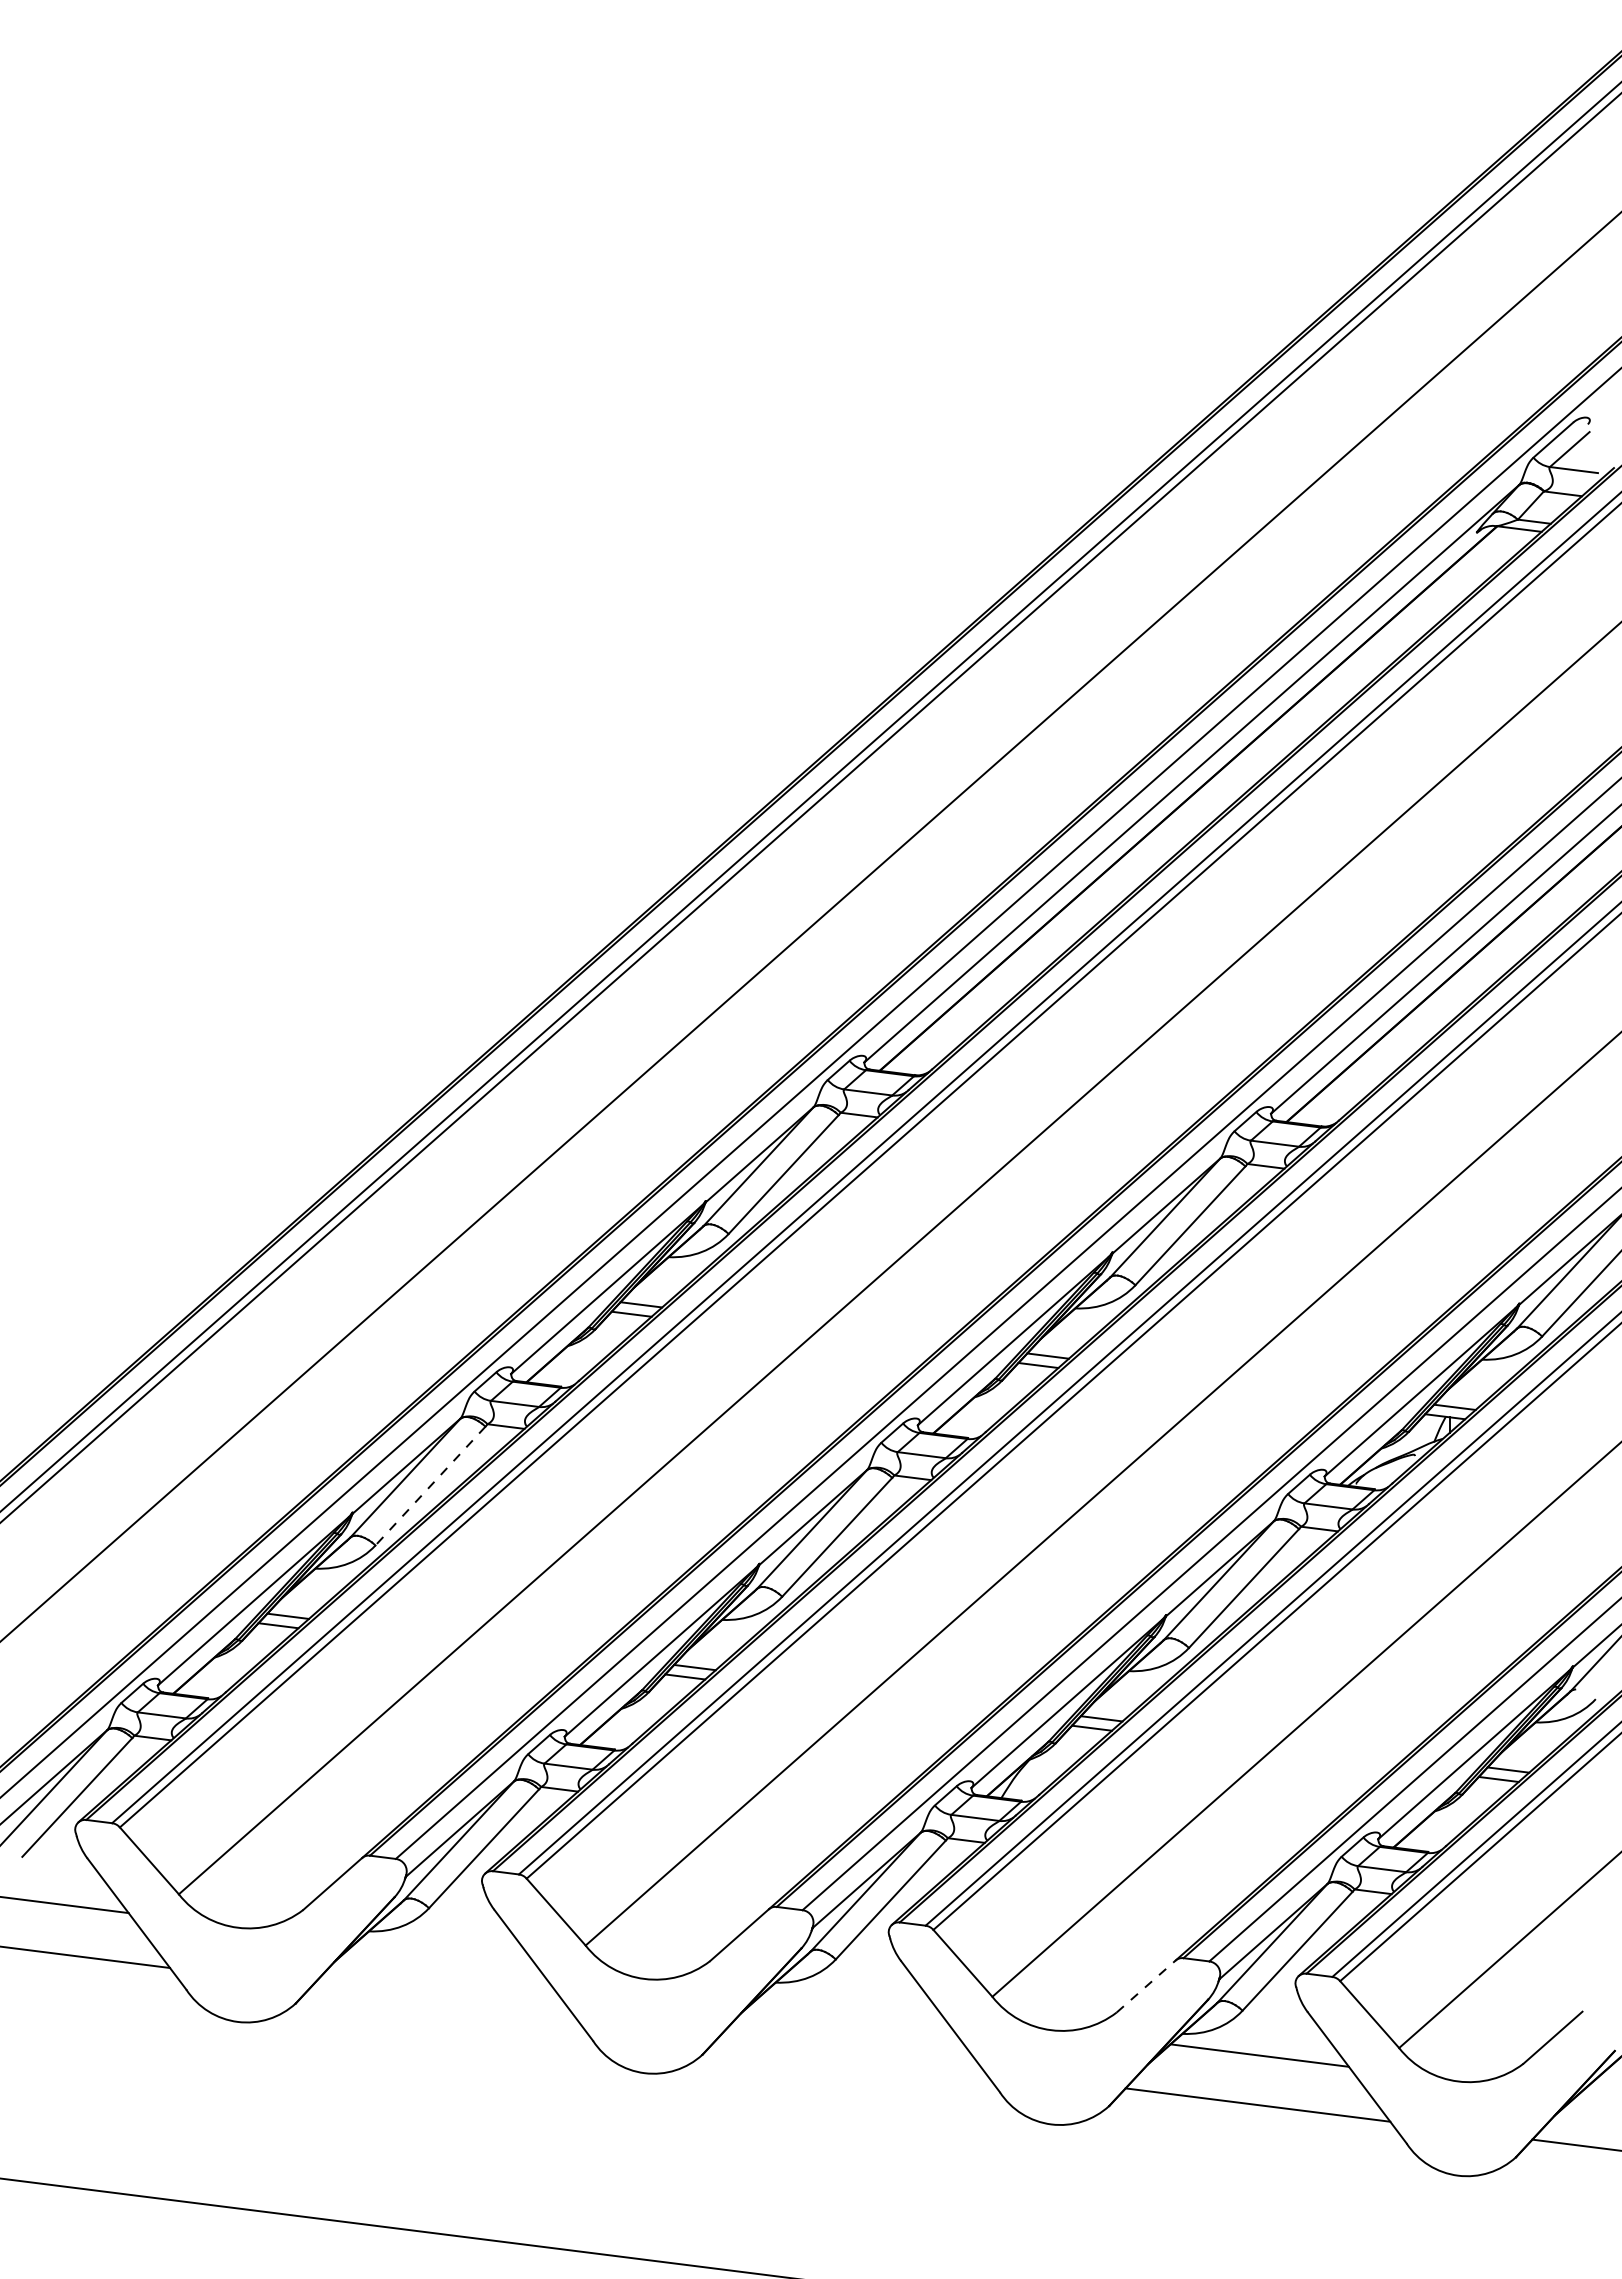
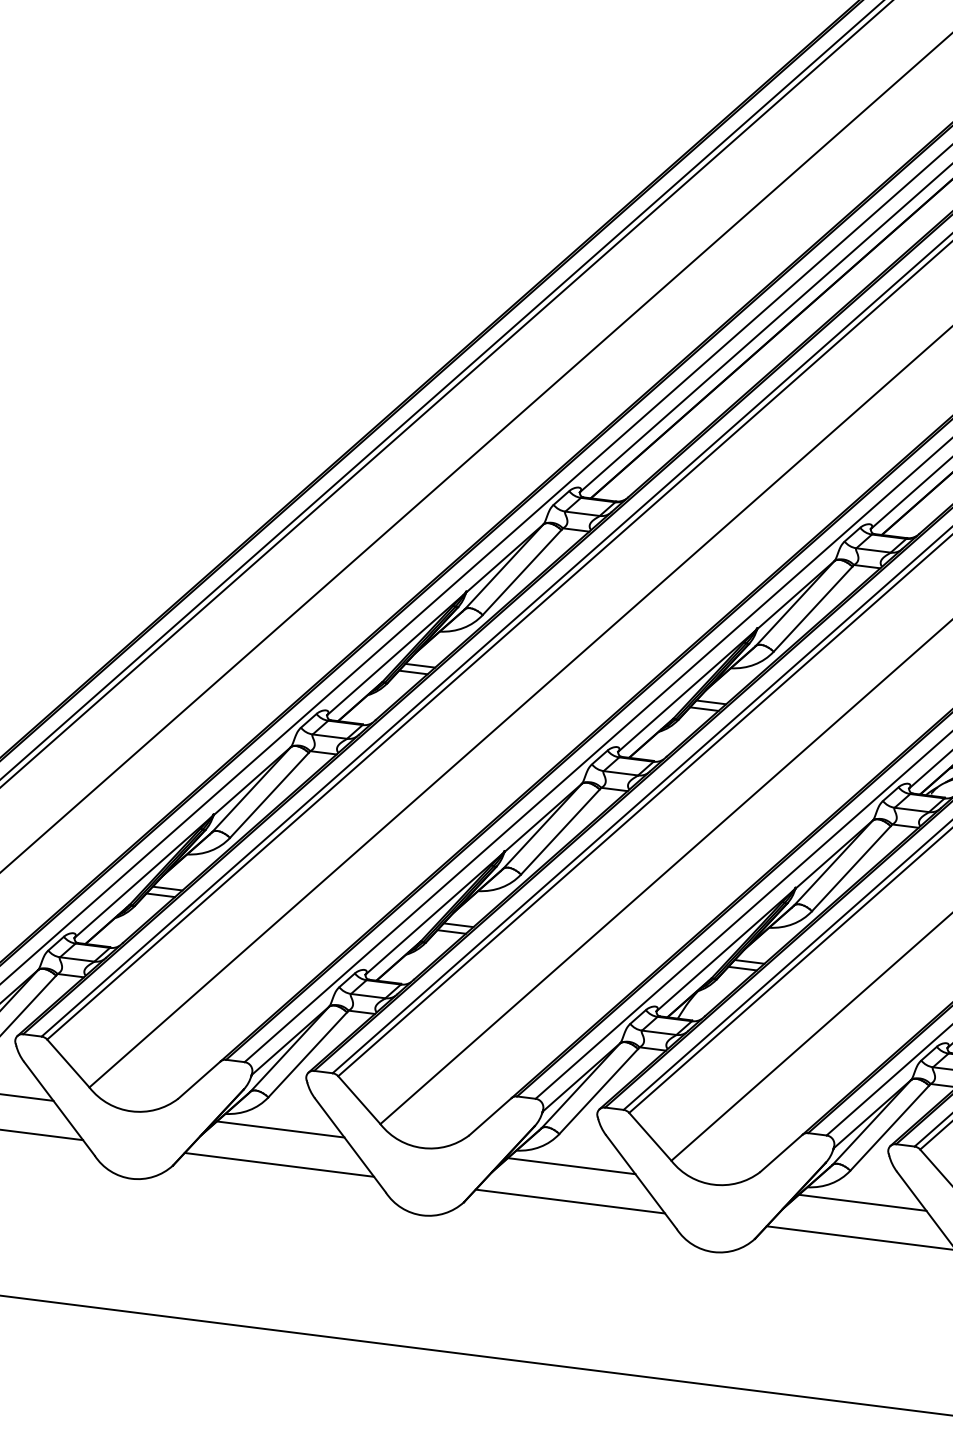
line: (430, 1486) -> (269, 795), dashed -> solid
line: (446, 1952) -> (280, 1129), added
line: (1146, 1986) -> (781, 1153), dashed -> solid
line: (444, 2002) -> (279, 1164), added
line: (852, 2004) -> (571, 1166), added
line: (850, 2053) -> (569, 1201), added

